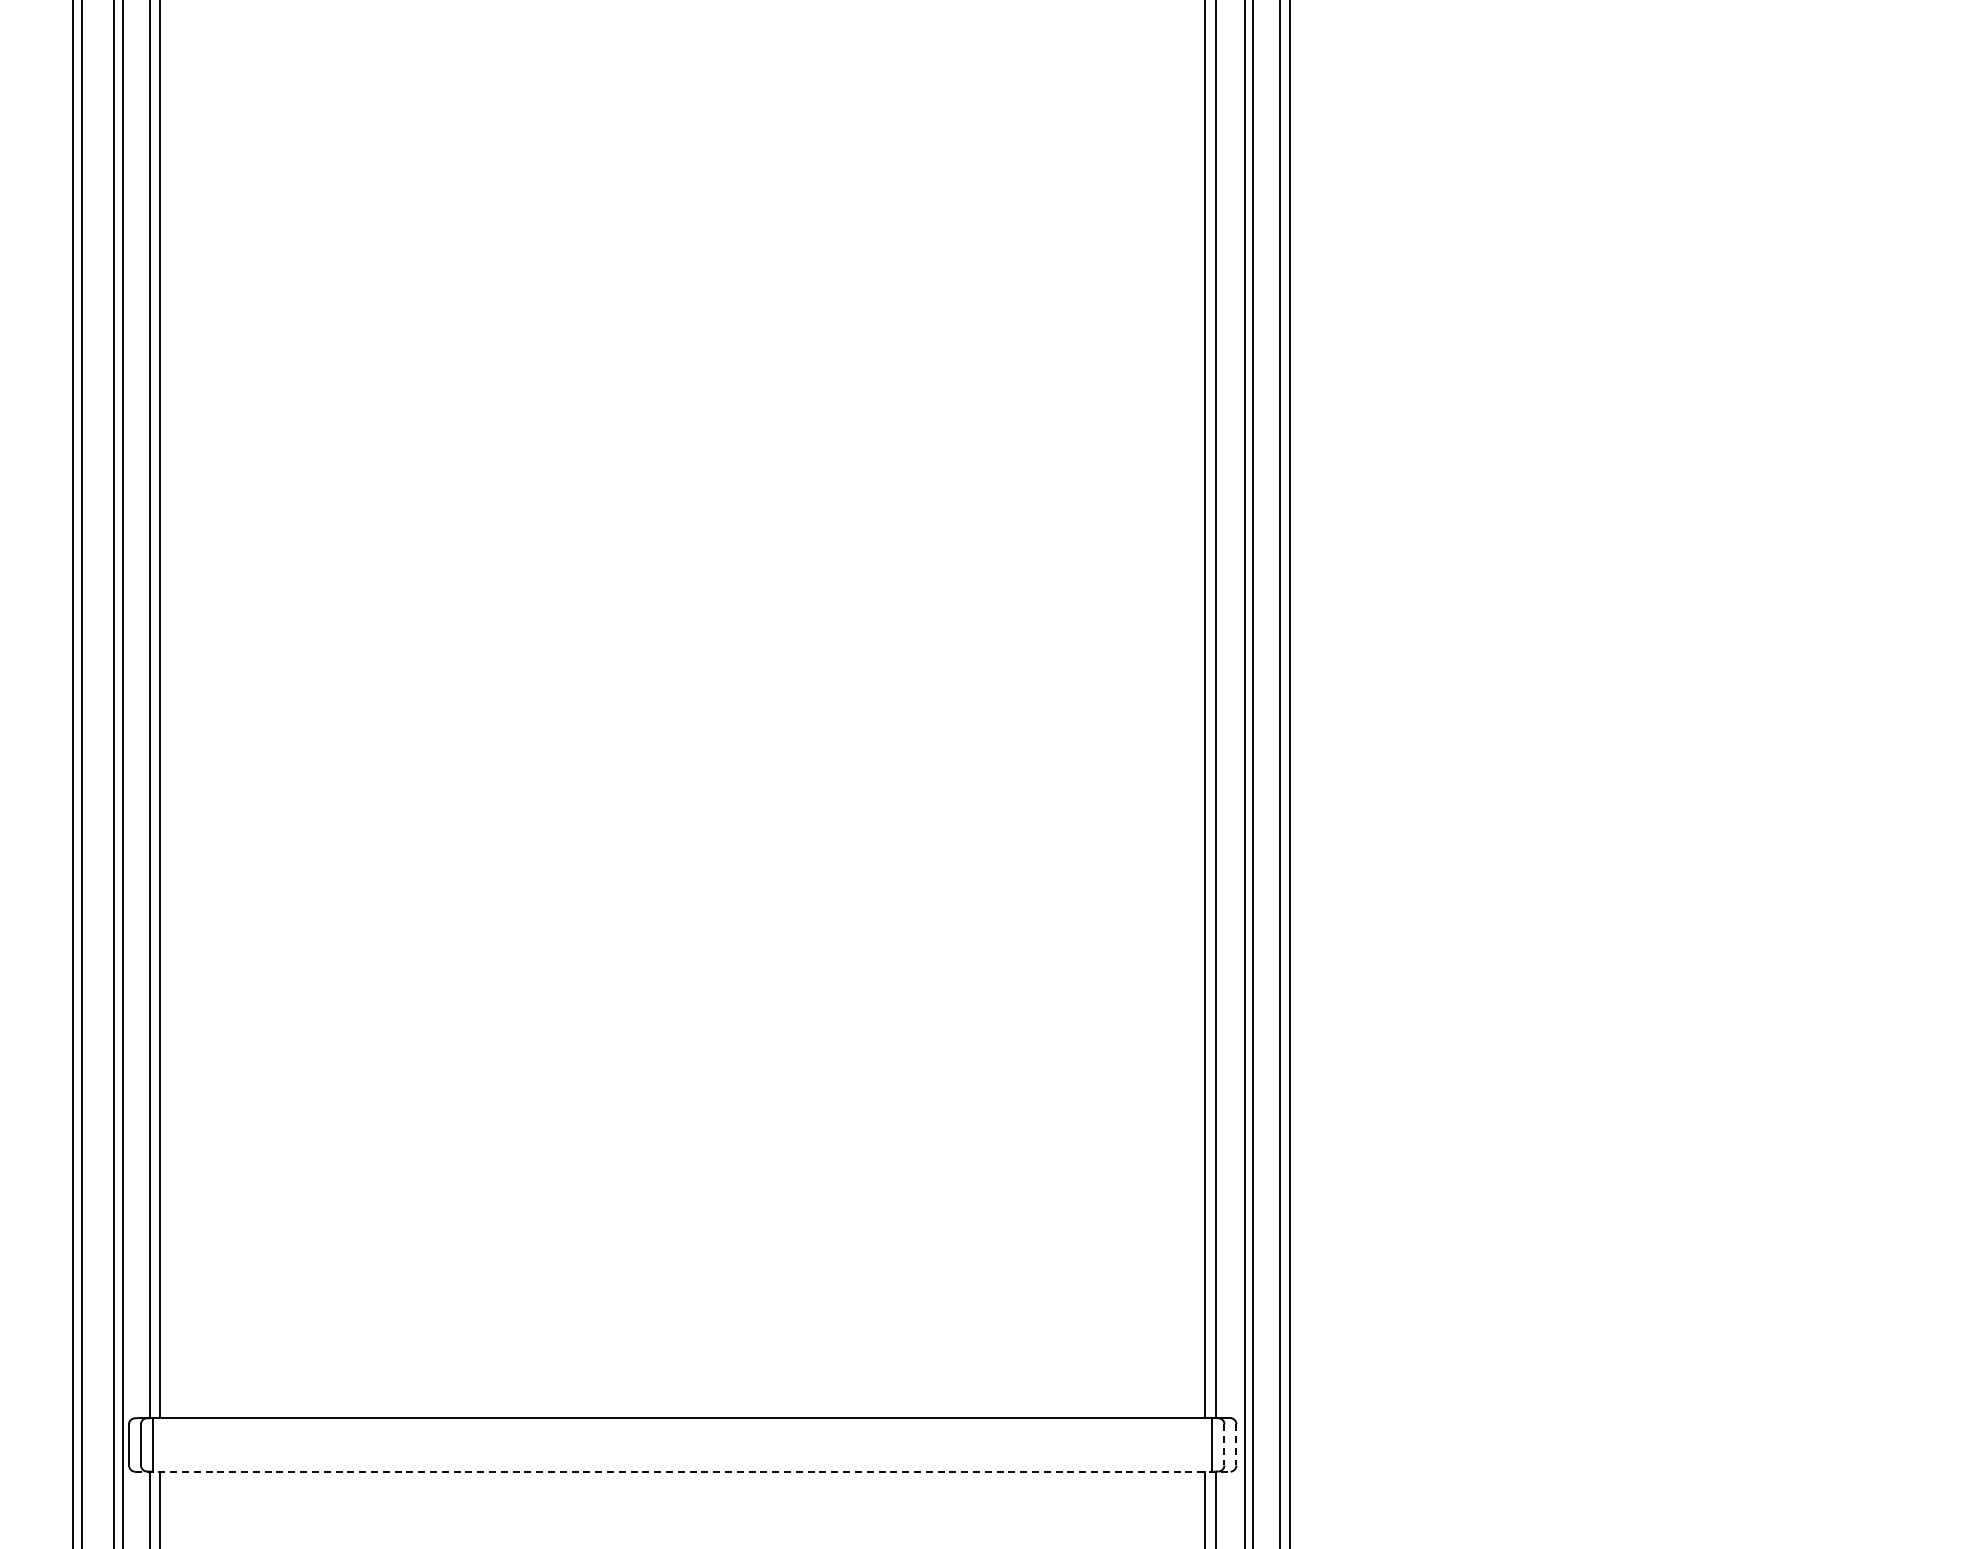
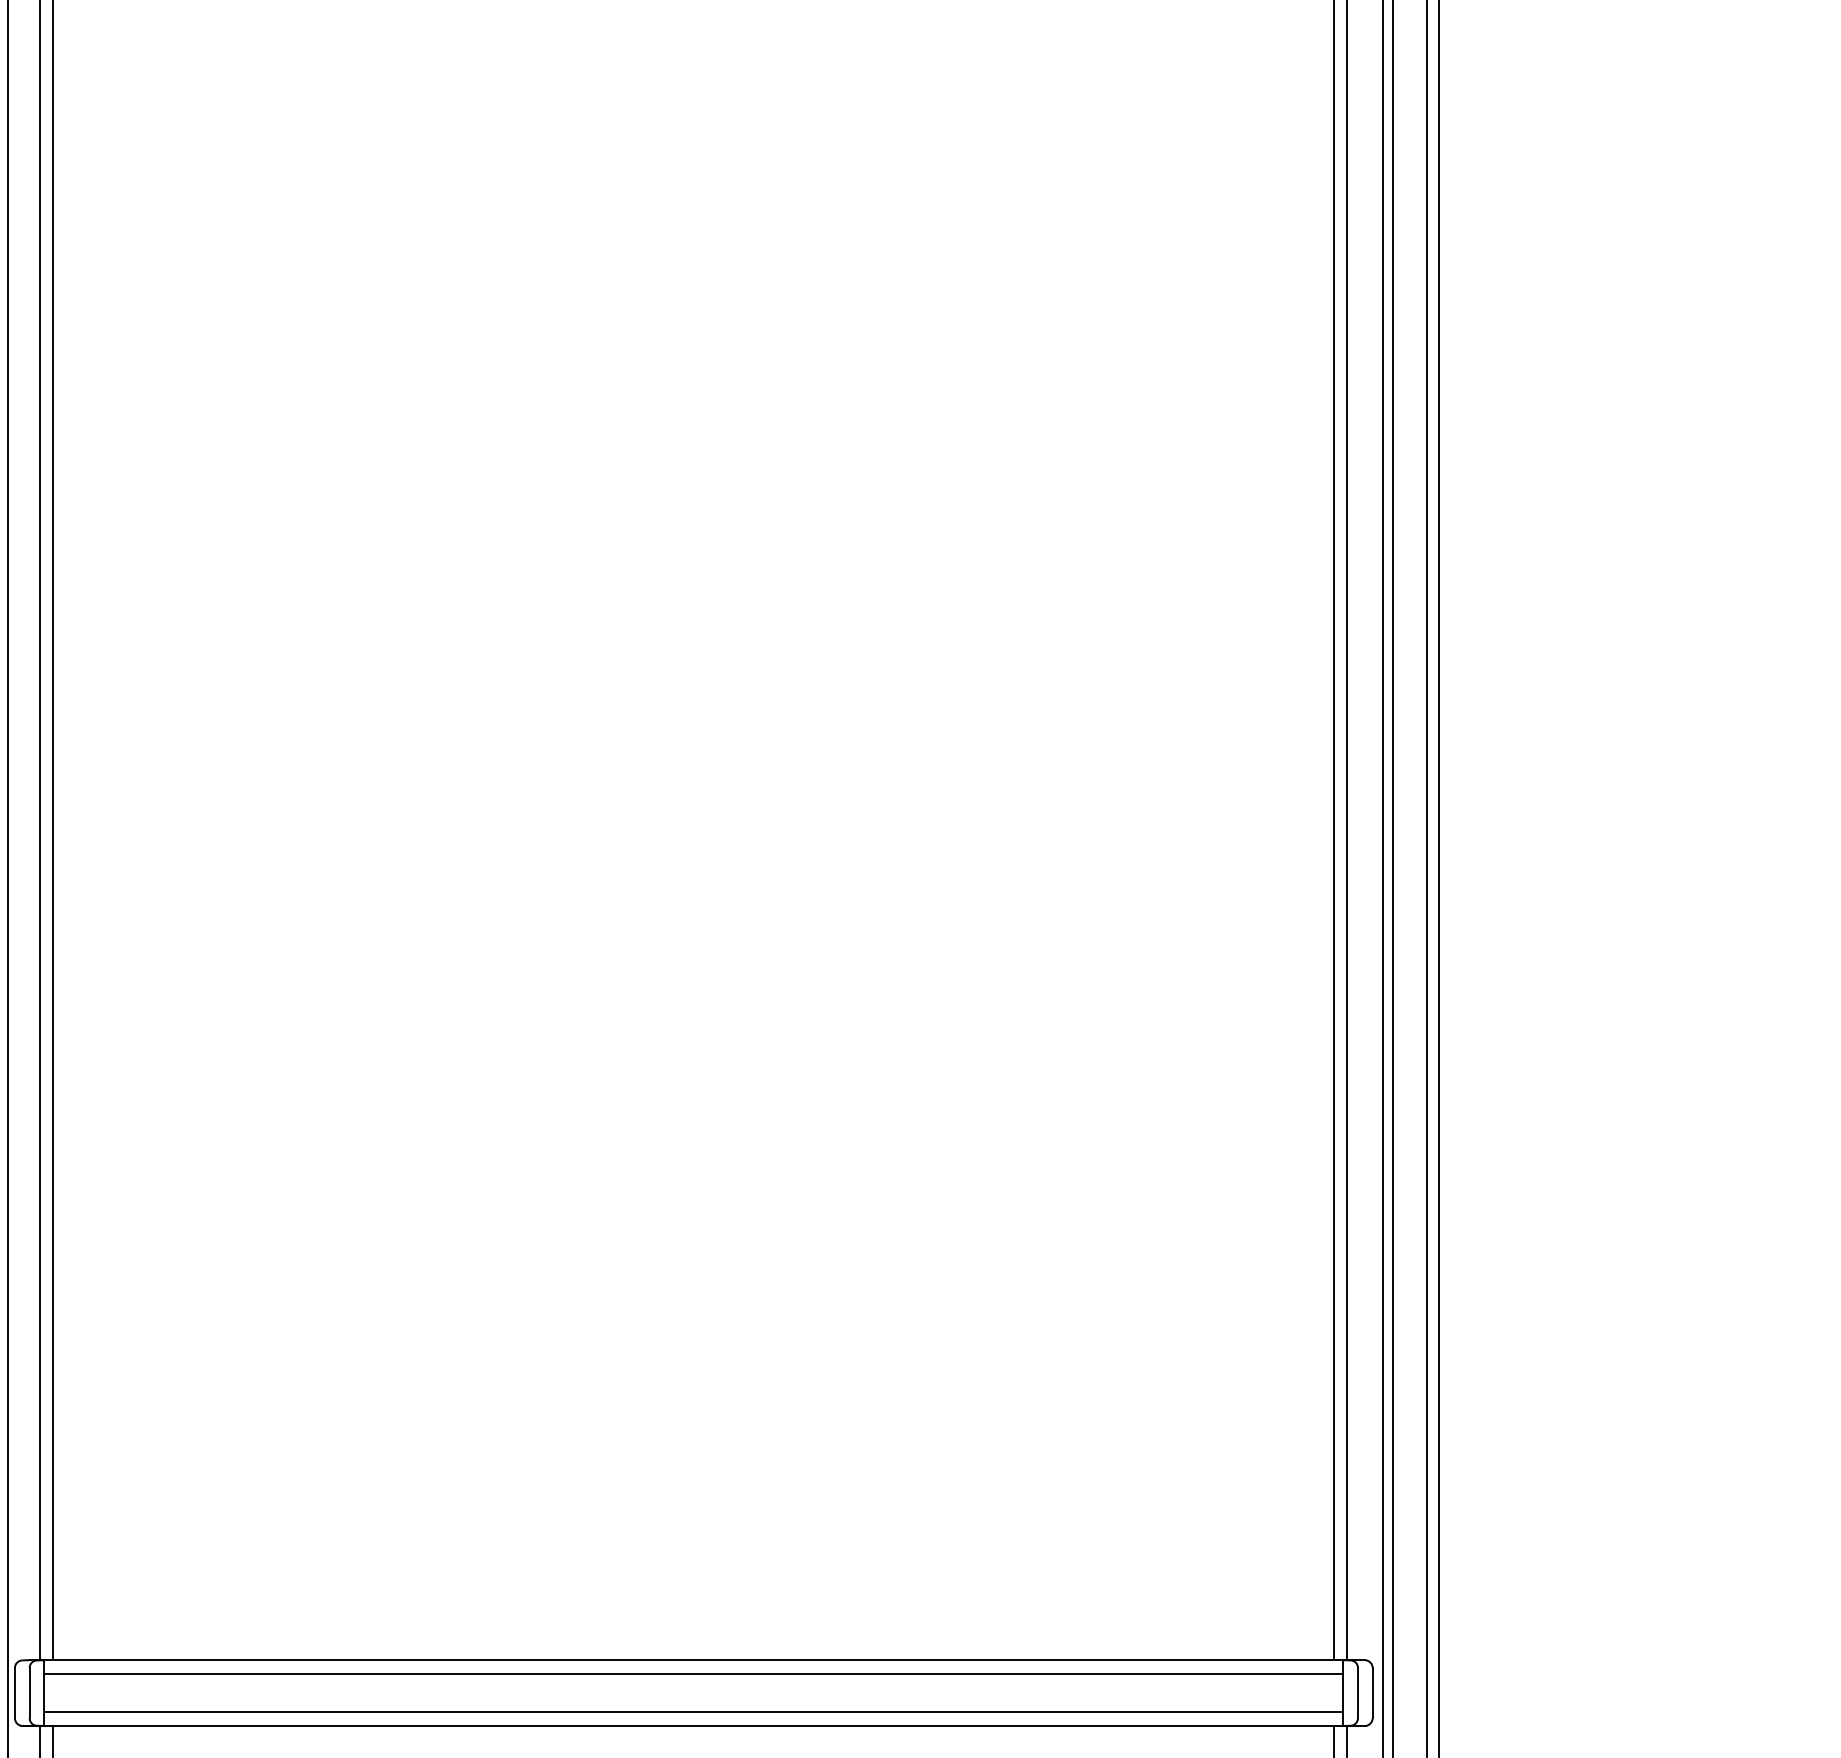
line: (682, 1429) -> (693, 1674), added
line: (1224, 1444) -> (1358, 1692), dashed -> solid
line: (1236, 1444) -> (1372, 1692), dashed -> solid
line: (682, 1460) -> (693, 1712), added
line: (682, 1471) -> (693, 1725), dashed -> solid

